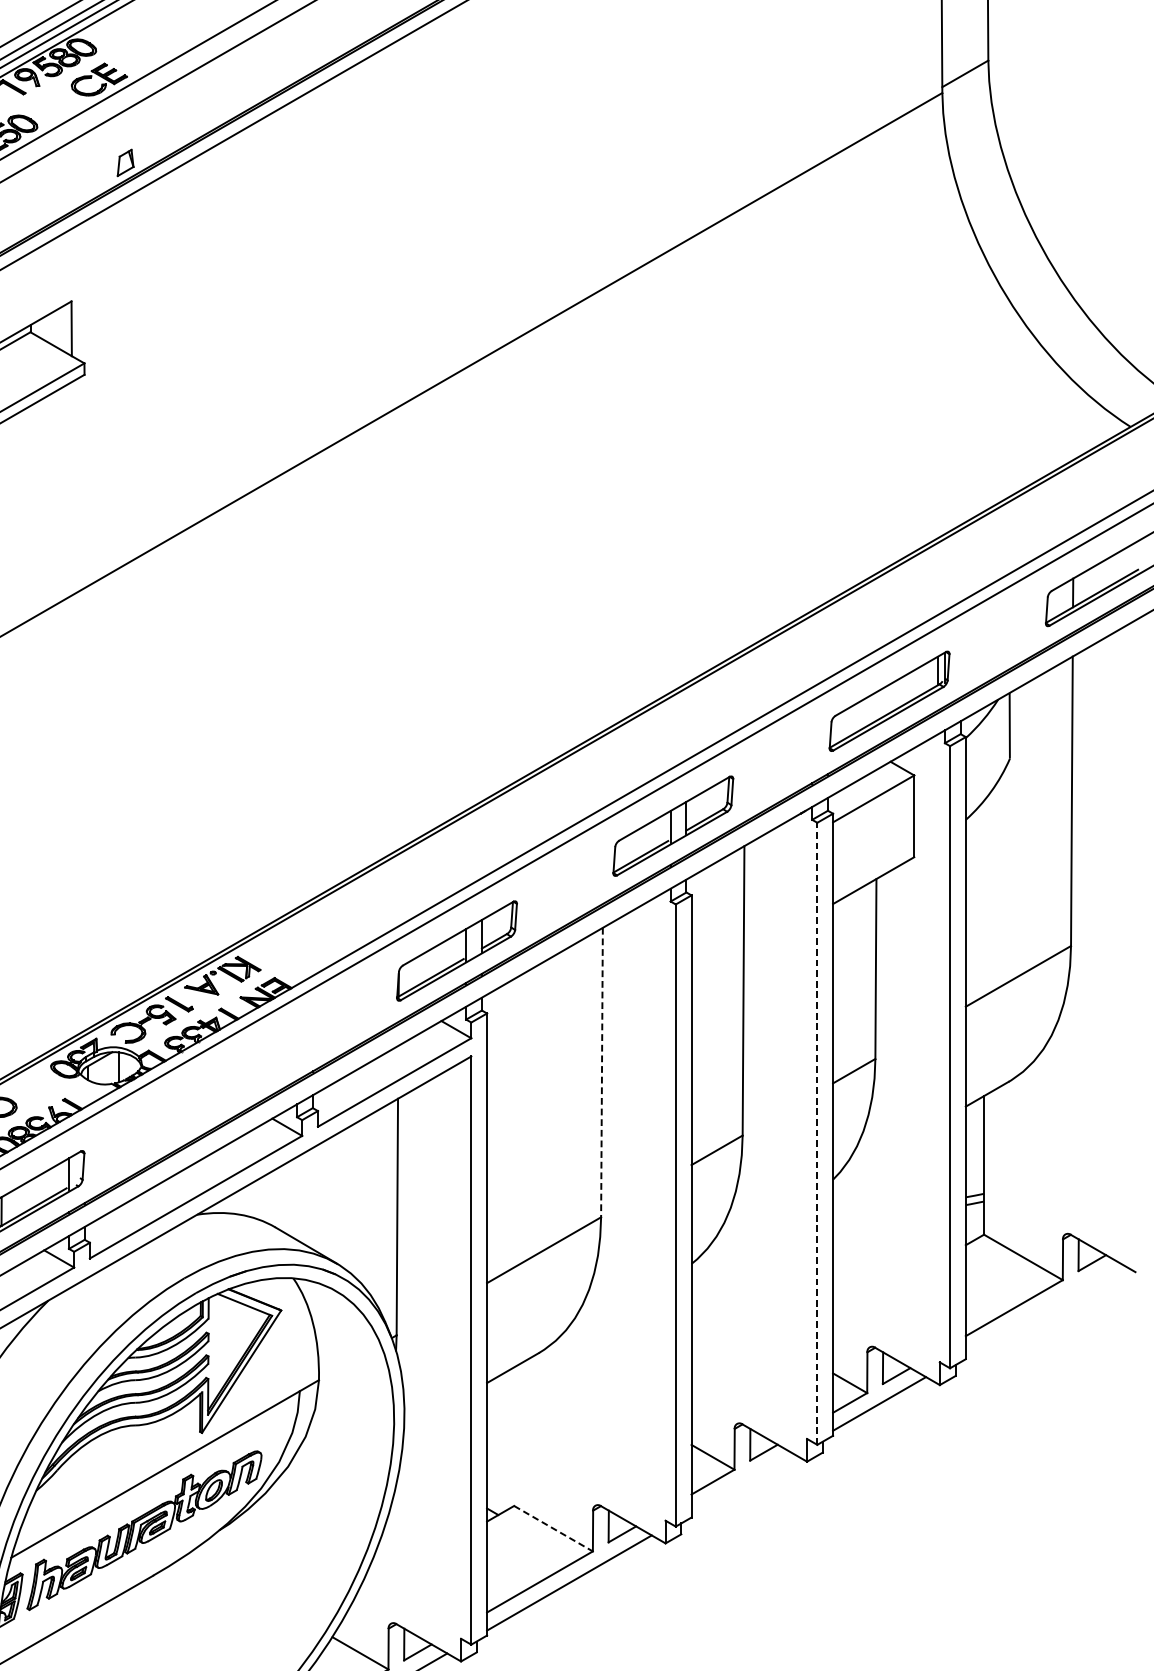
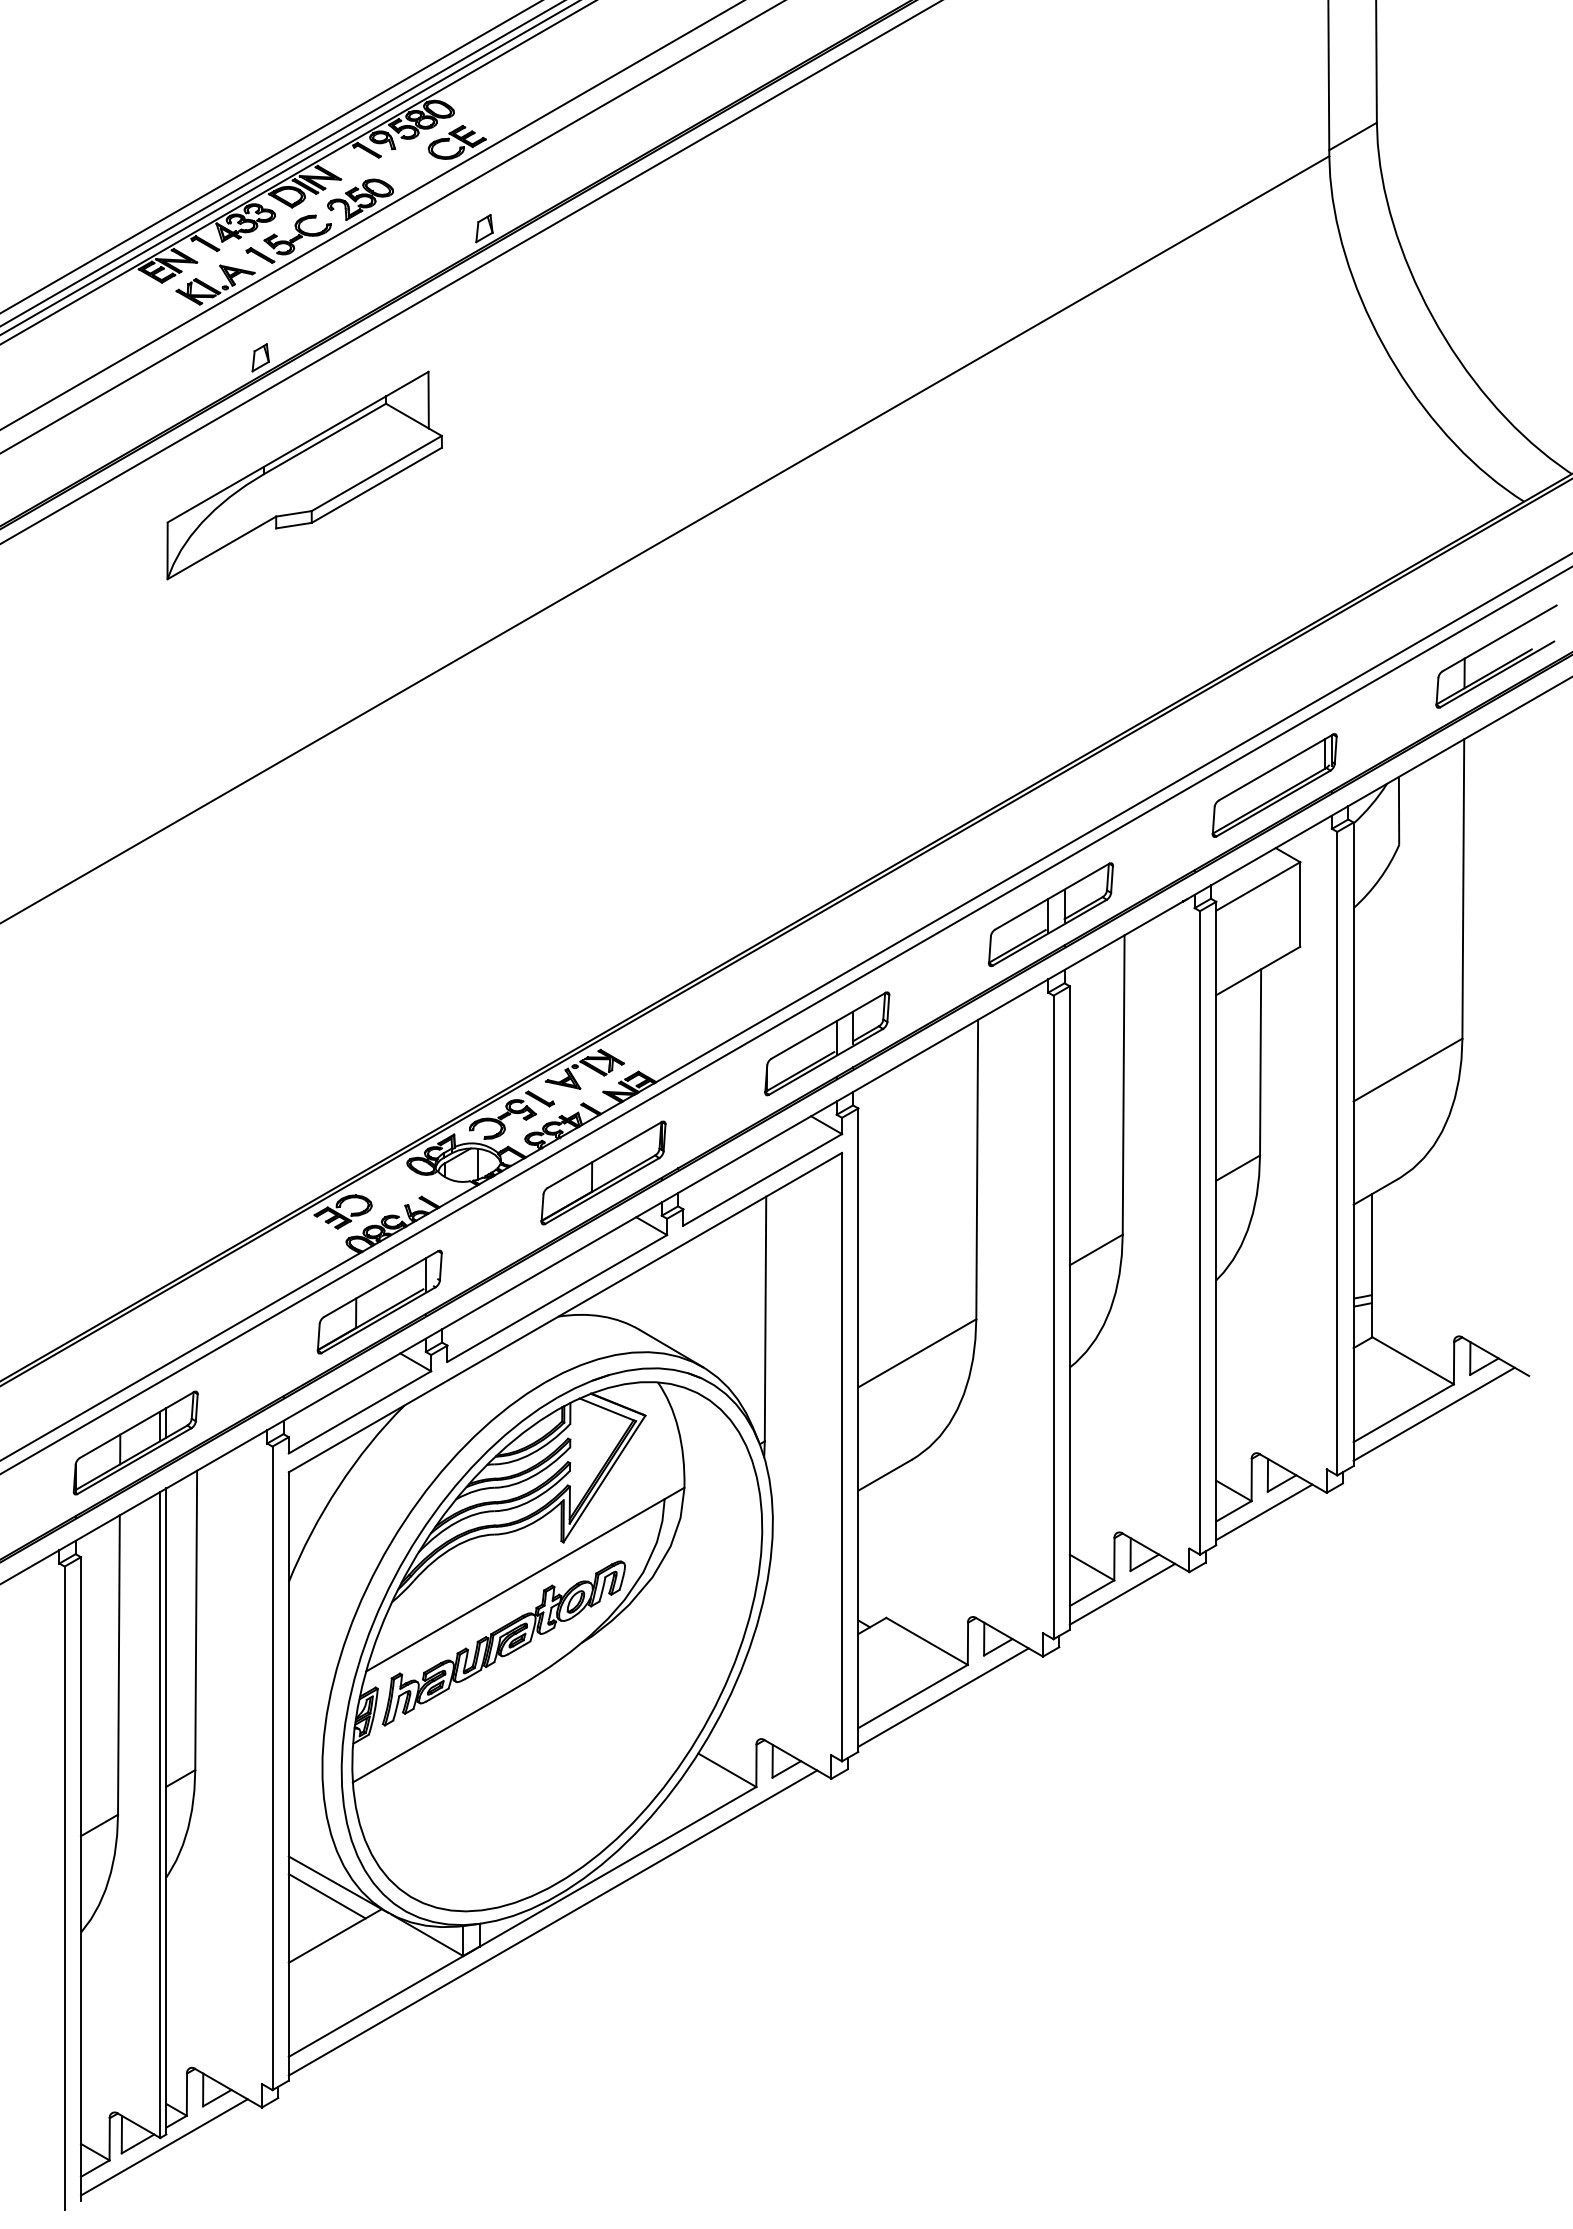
line: (602, 1072) -> (977, 1169), dashed -> solid
part: (240, 1075) -> (603, 1172), added
line: (816, 1133) -> (1199, 1232), dashed -> solid
line: (1043, 1308) -> (1433, 1413), added
line: (742, 1482) -> (1122, 1593), added
line: (553, 1528) -> (927, 1641), dashed -> solid

